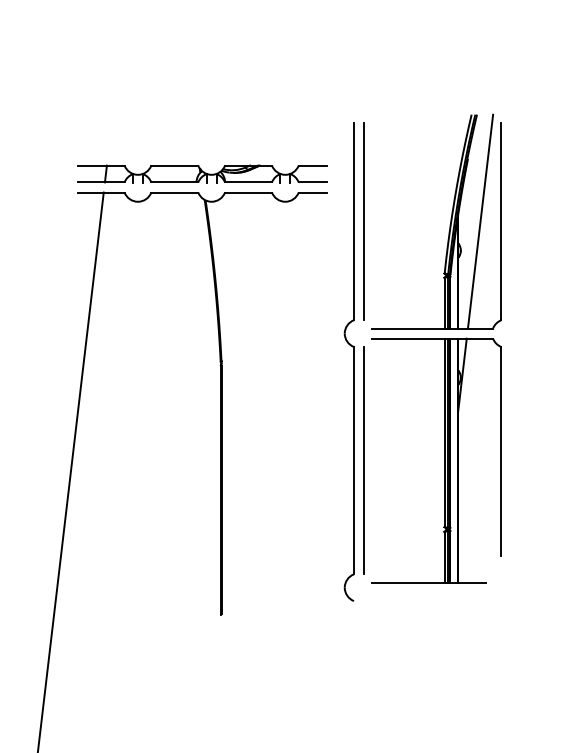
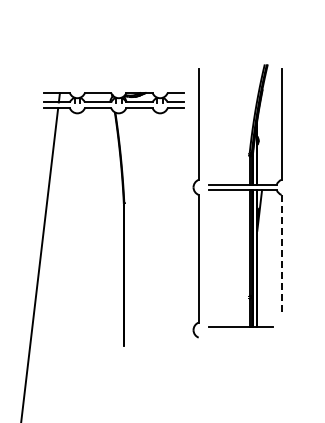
line: (364, 221) -> (204, 124), removed
line: (479, 221) -> (269, 124), removed
line: (501, 451) -> (281, 253), solid -> dashed
line: (364, 460) -> (204, 258), removed

